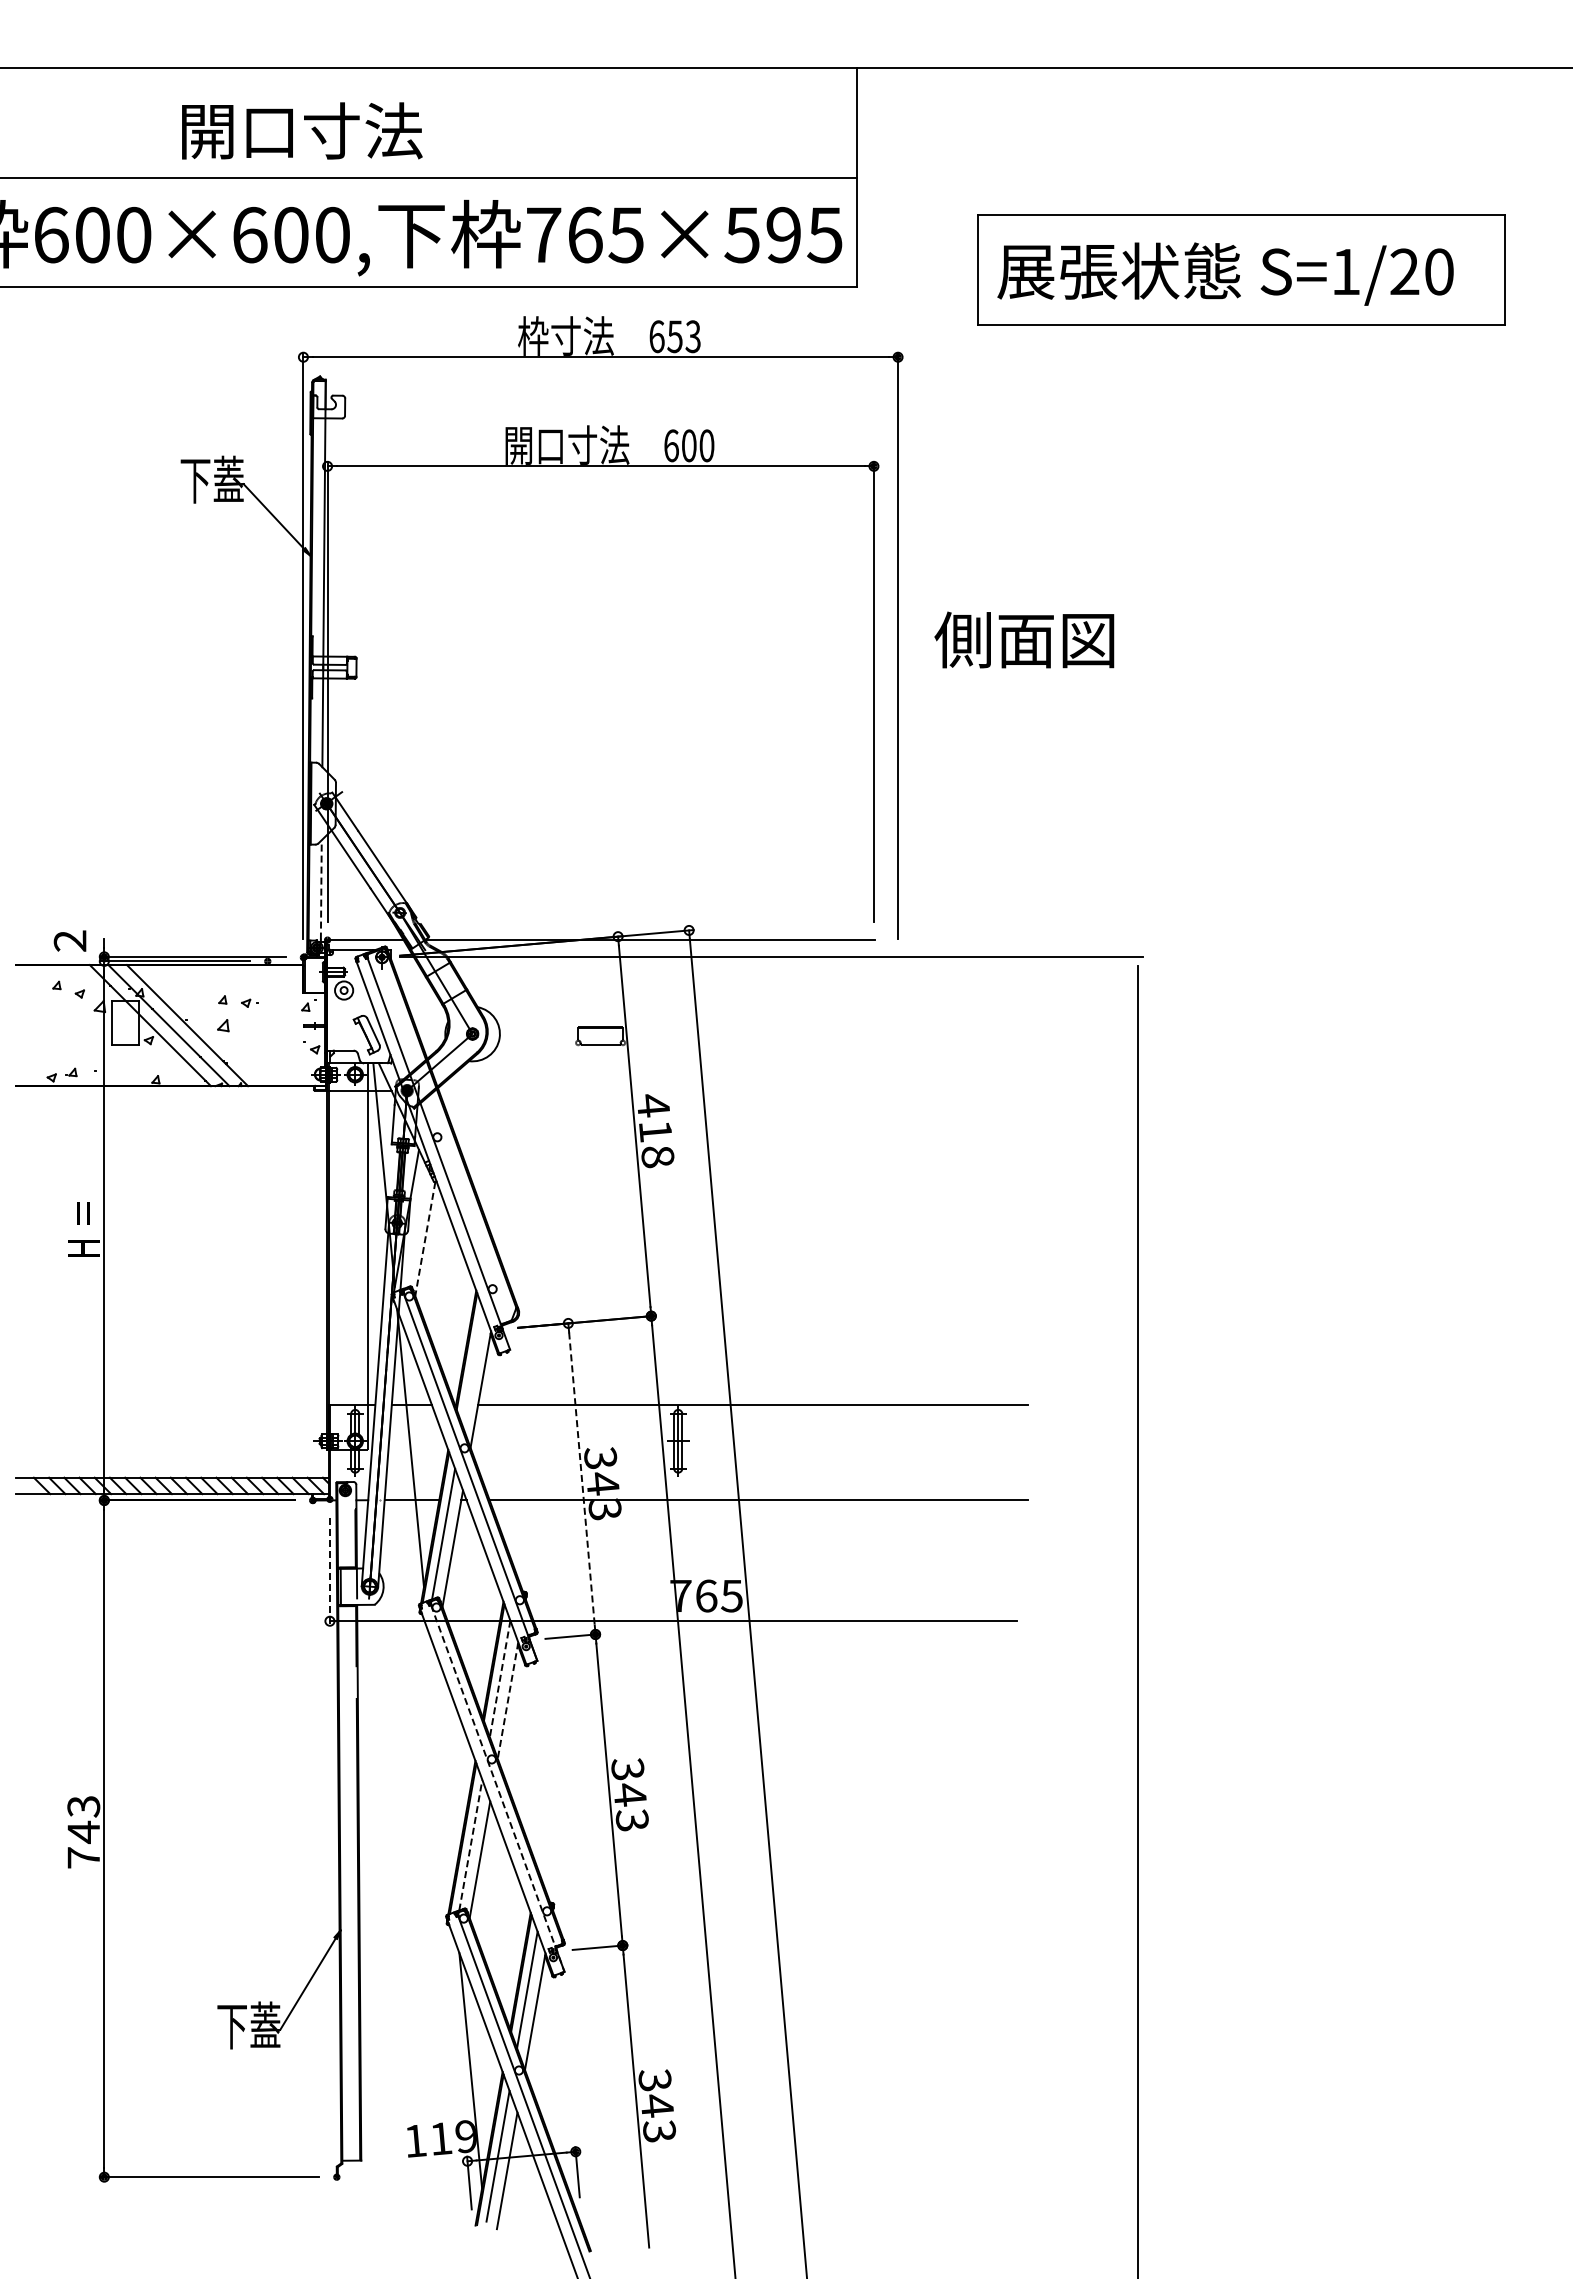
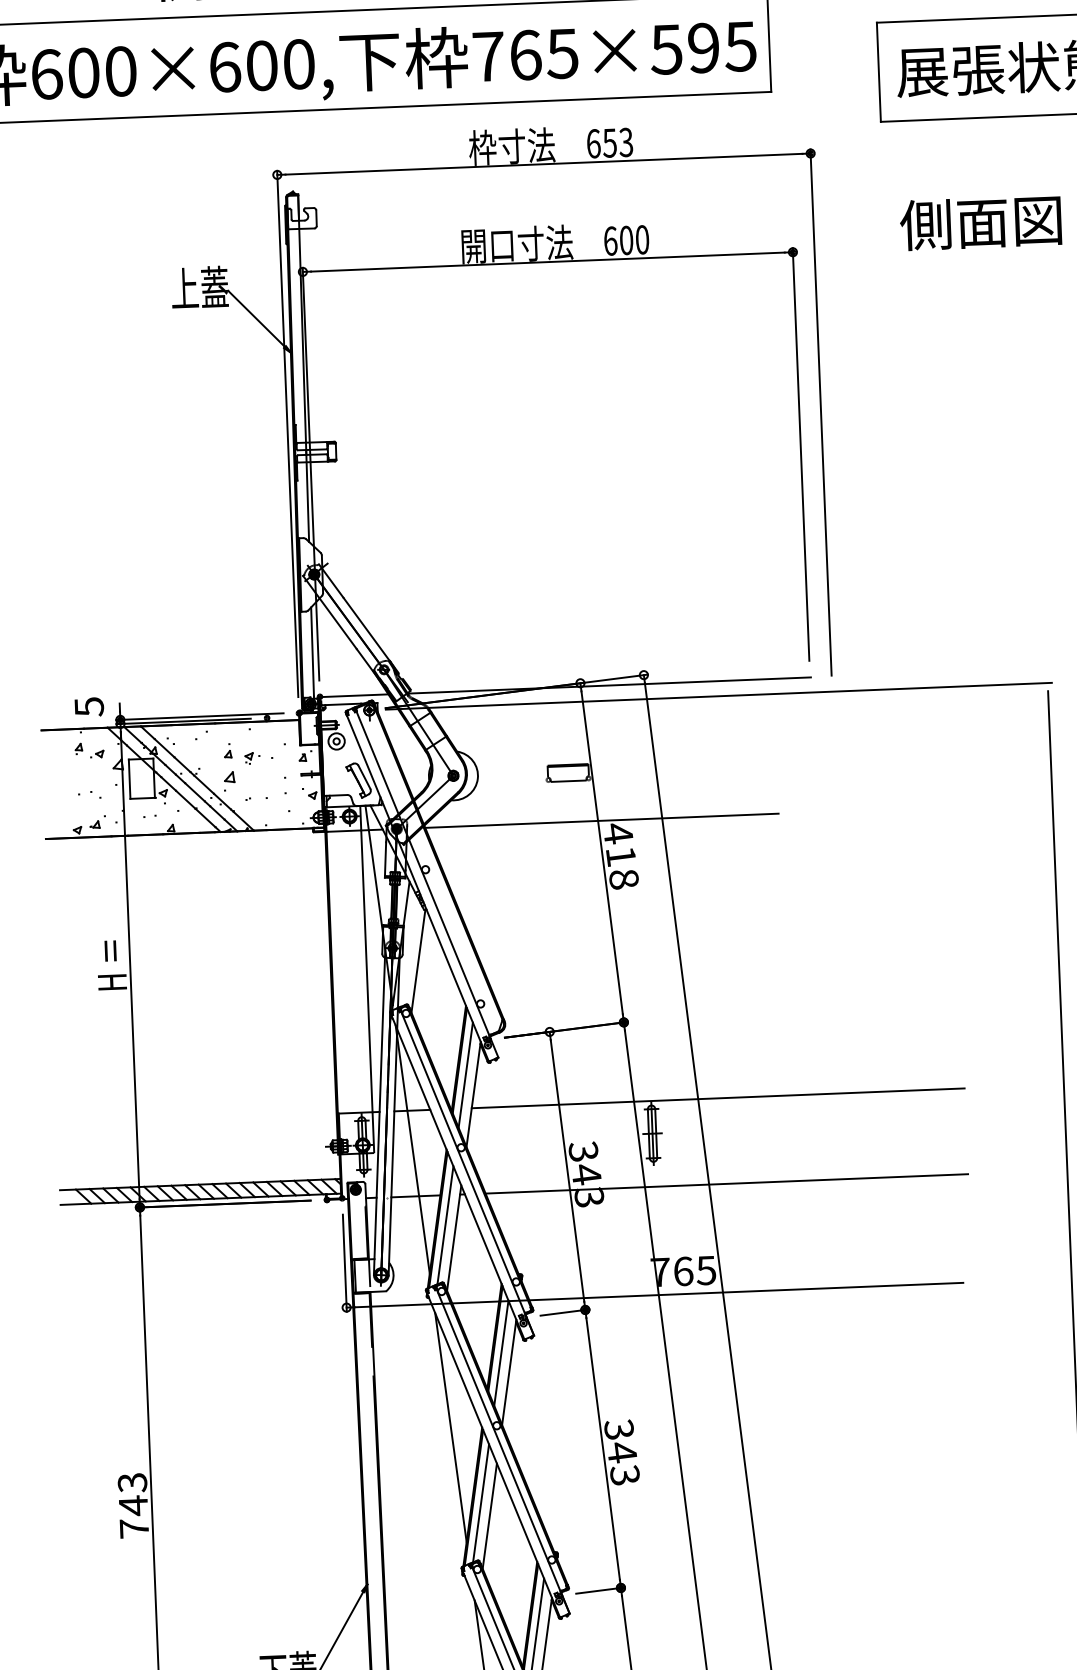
text: (195, 479) -> (184, 288), 下蓋 -> 上蓋
text: (1024, 639) -> (980, 222), moved
line: (321, 889) -> (312, 651), dashed -> solid
text: (69, 941) -> (88, 707), 2 -> 5
line: (635, 1090) -> (601, 820), added
line: (425, 1239) -> (418, 961), dashed -> solid
line: (472, 1367) -> (465, 1074), added
line: (581, 1479) -> (567, 1171), dashed -> solid
line: (329, 1572) -> (344, 1263), dashed -> solid
line: (500, 1679) -> (501, 1353), dashed -> solid
line: (507, 1701) -> (508, 1373), dashed -> solid
line: (440, 1759) -> (450, 1427), added
line: (497, 1788) -> (502, 1451), dashed -> solid
line: (470, 1844) -> (480, 1502), dashed -> solid

